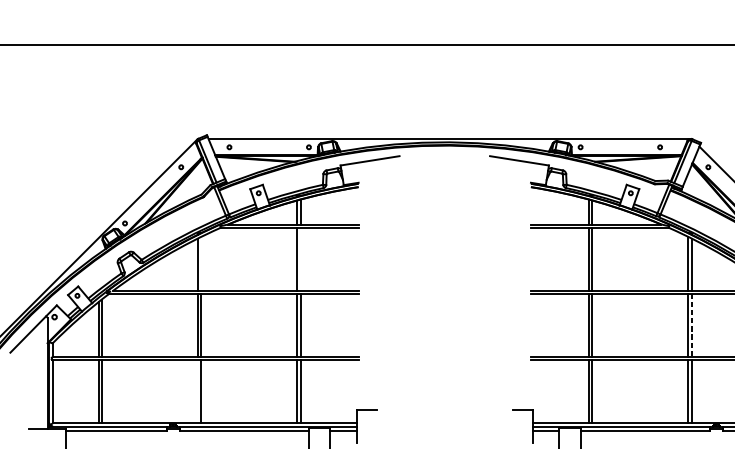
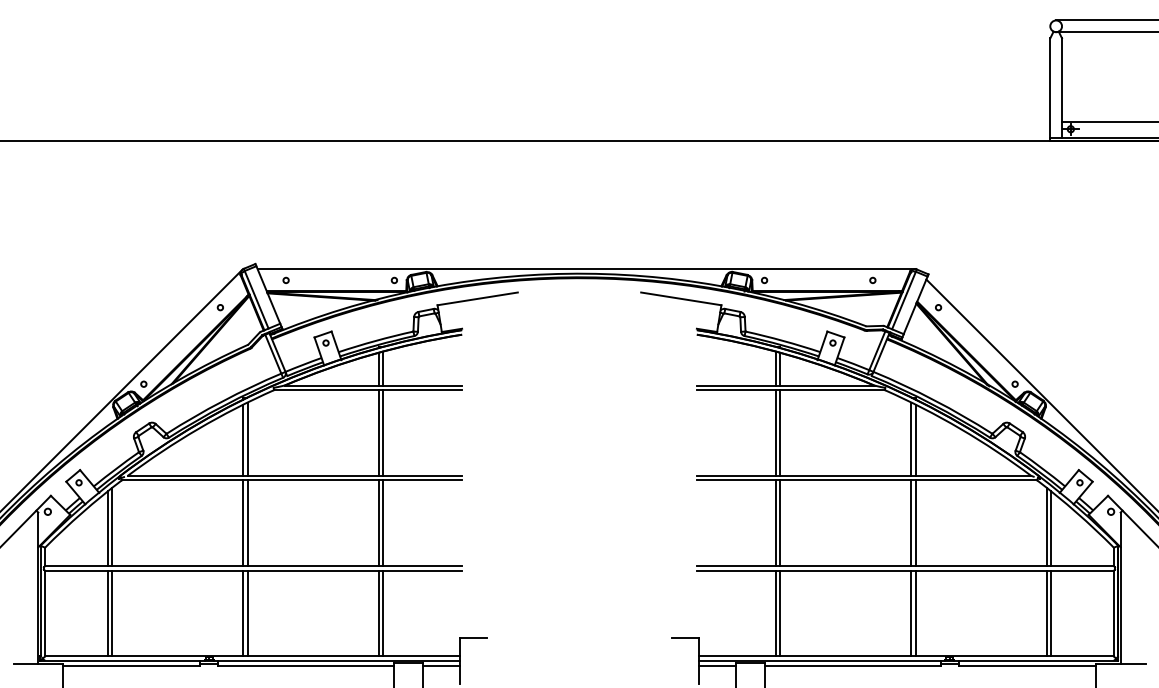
line: (300, 258) -> (383, 432), added
line: (201, 263) -> (247, 438), added
line: (691, 325) -> (915, 523), dashed -> solid
line: (198, 391) -> (243, 613), added

